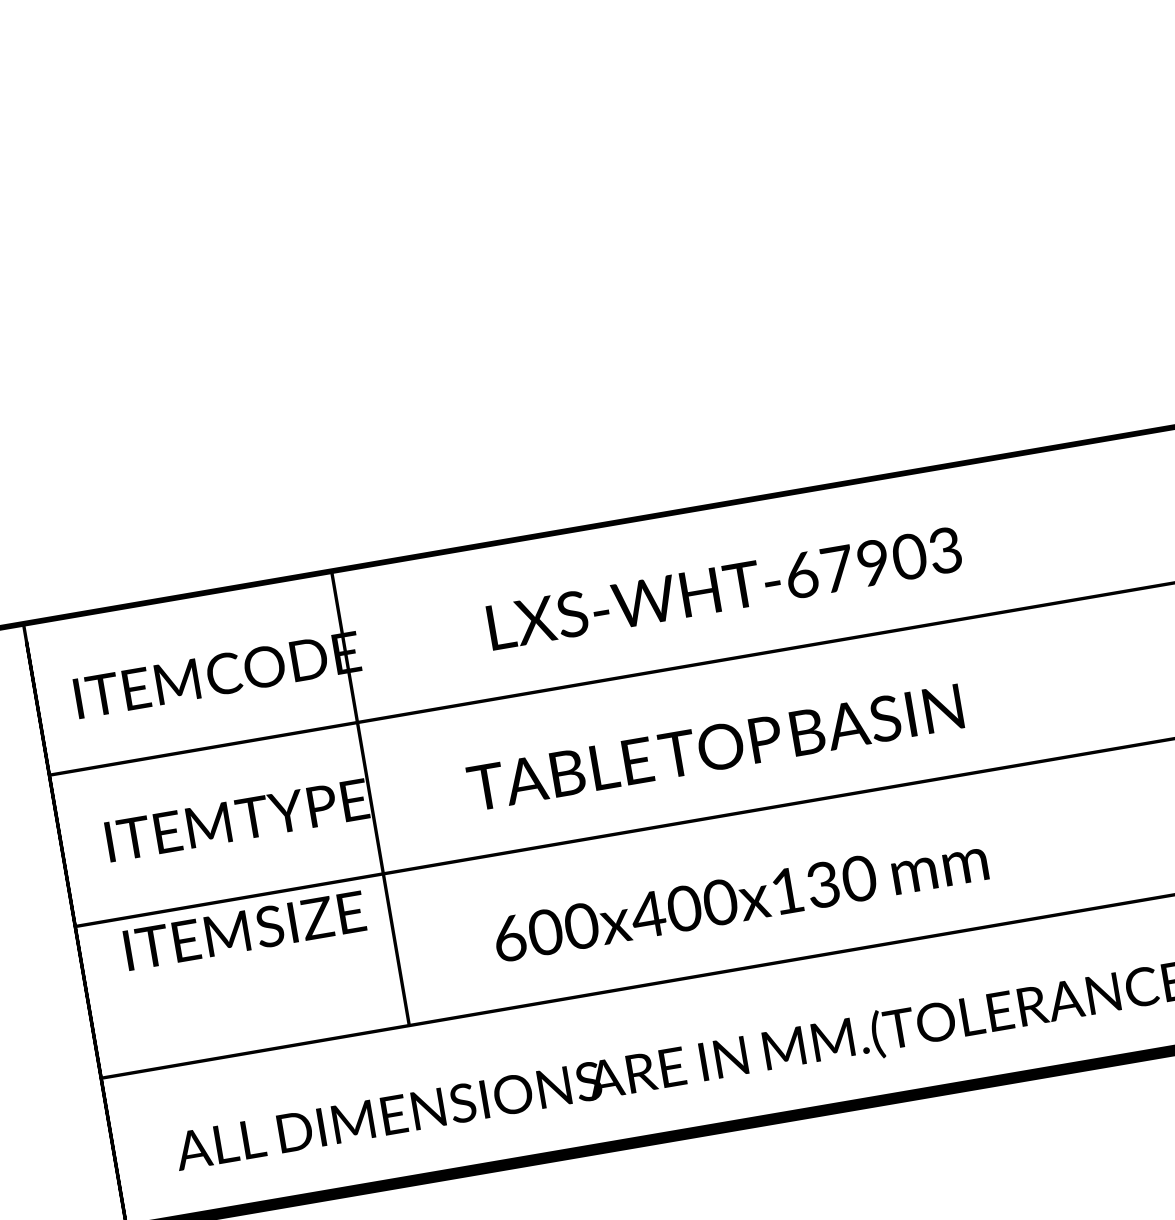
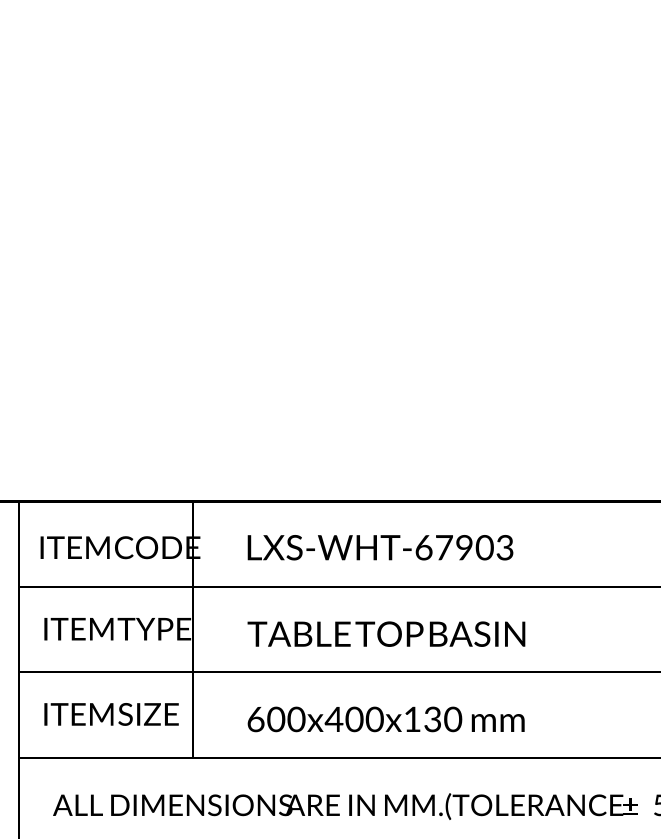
text: (724, 587) -> (380, 547), moved
text: (244, 930) -> (111, 714), moved

